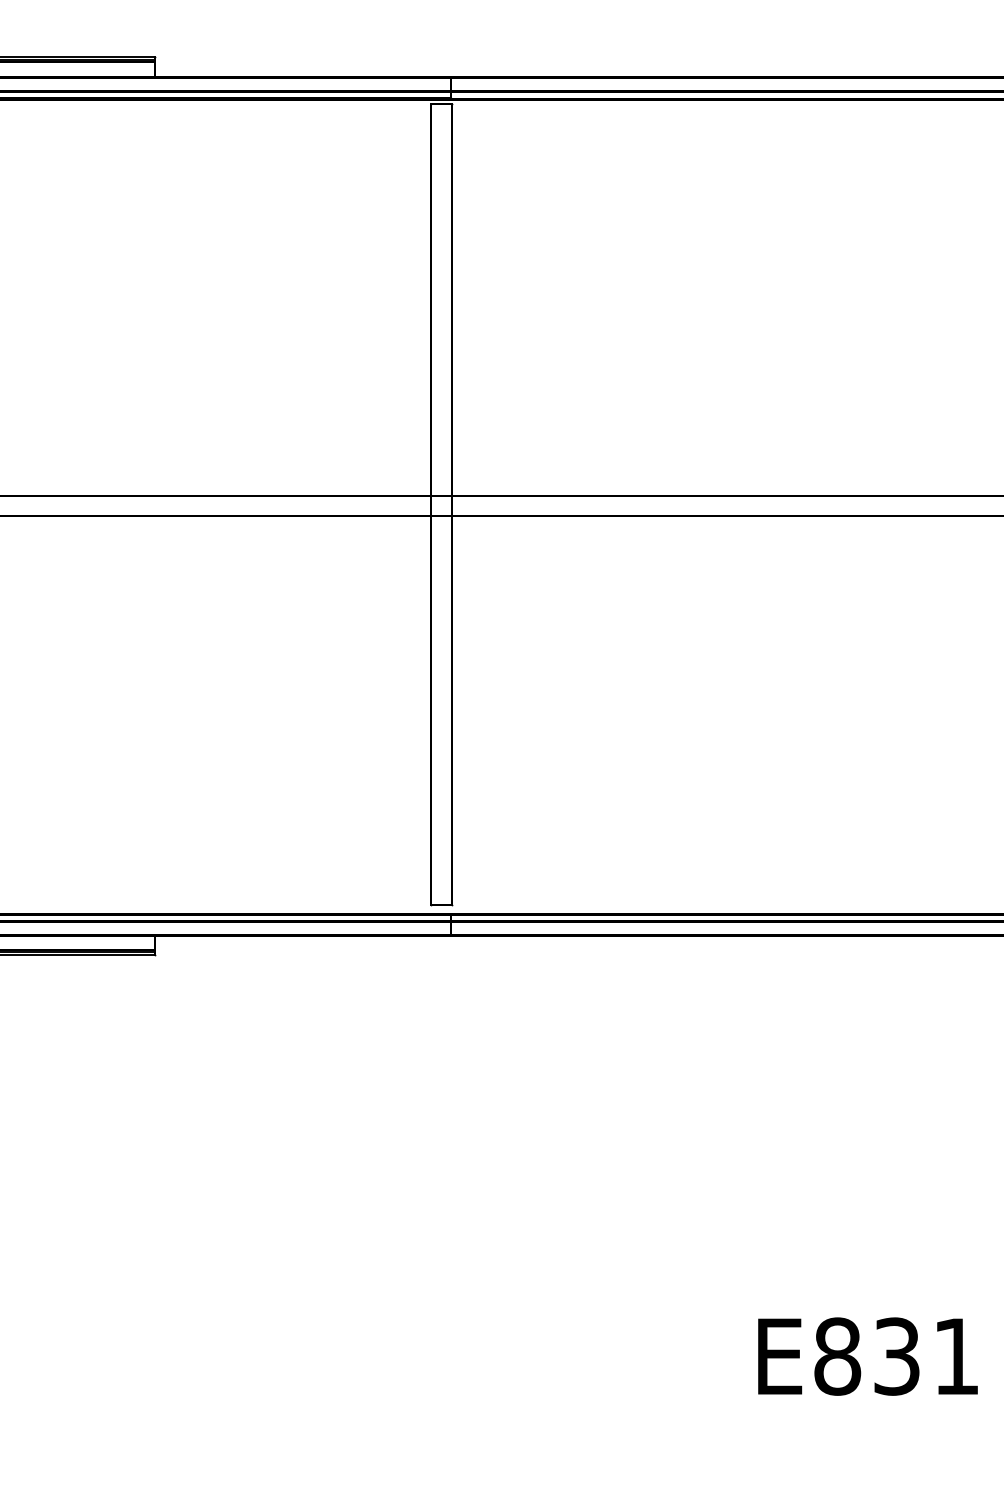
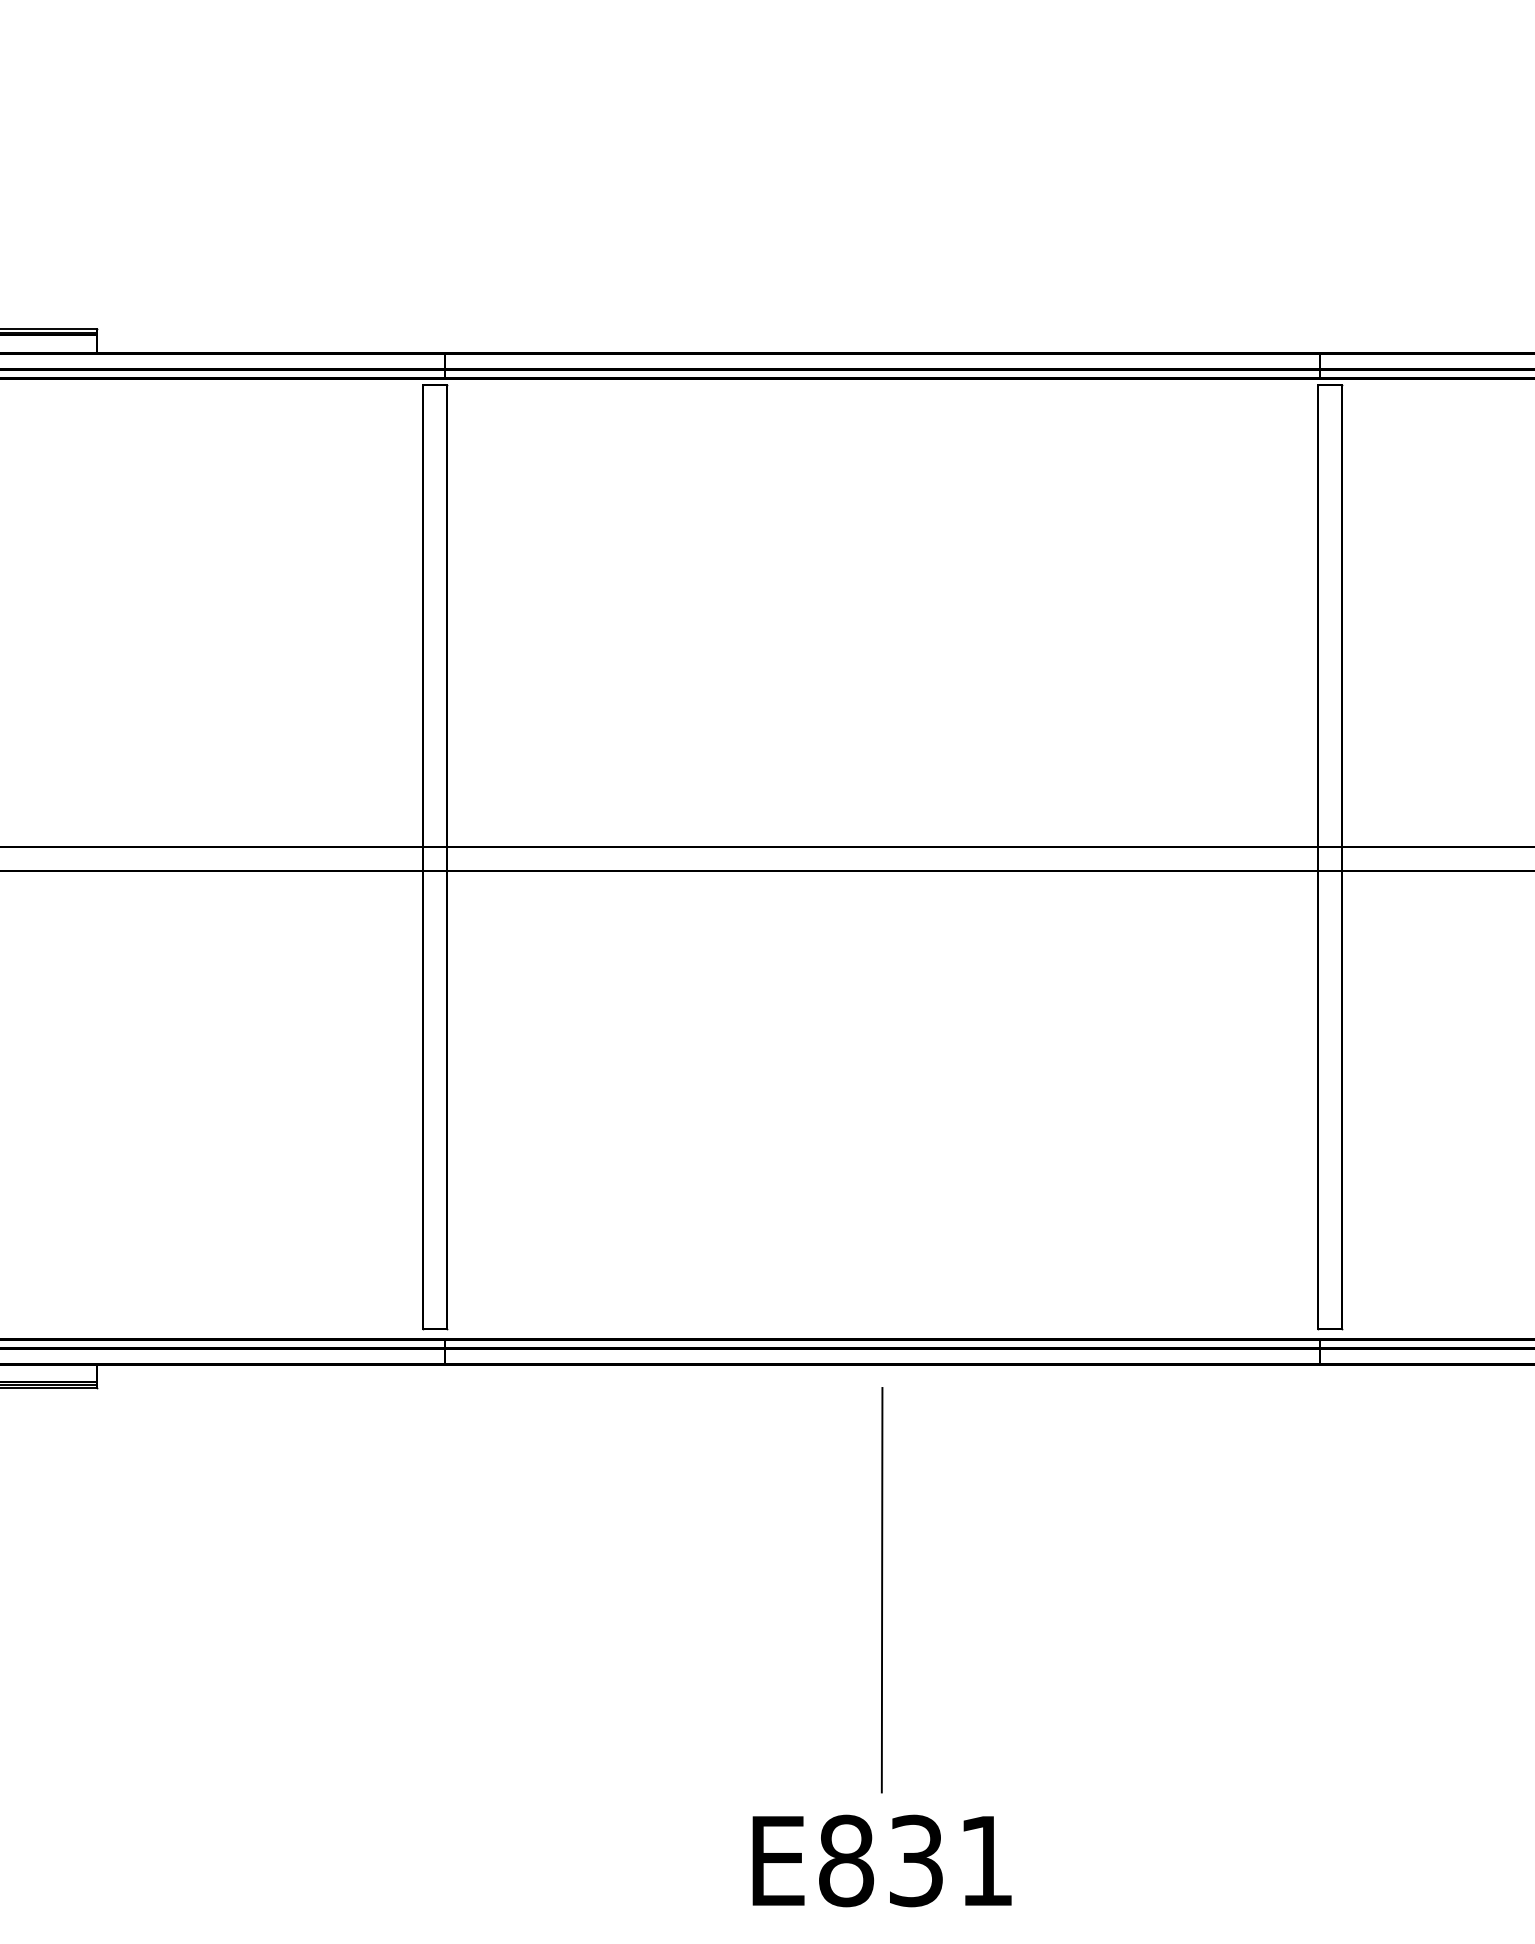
line: (820, 1127) -> (881, 1590), added
text: (867, 1356) -> (881, 1860), moved

